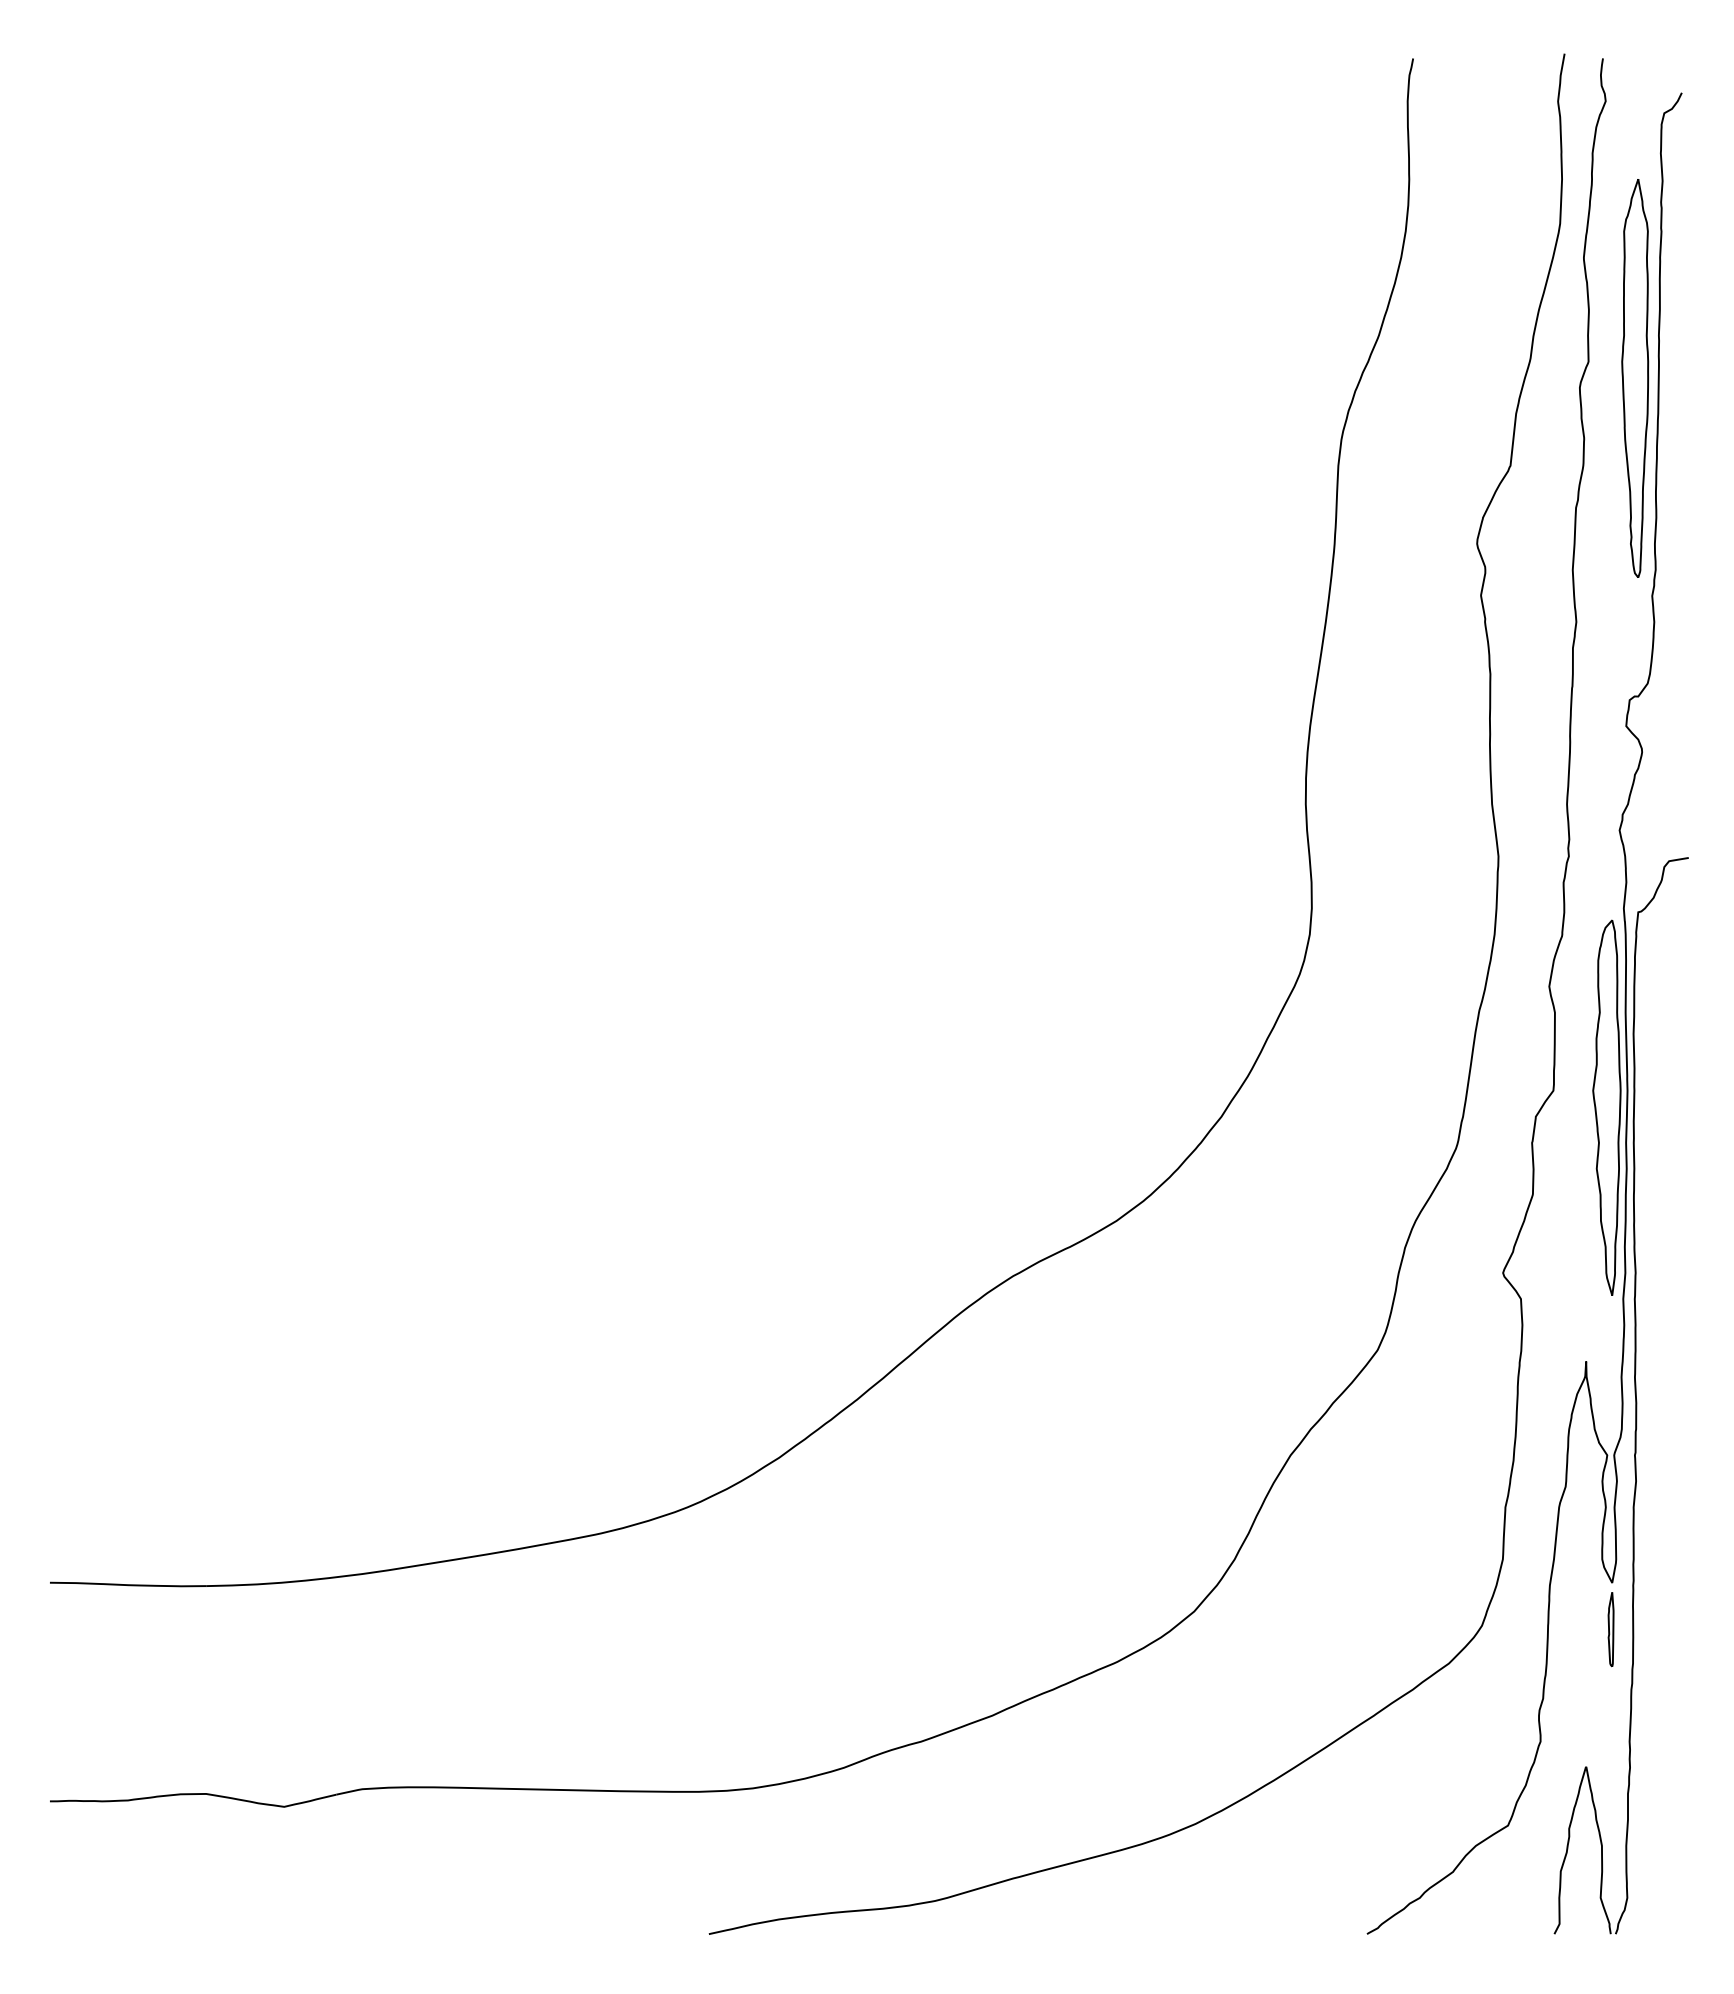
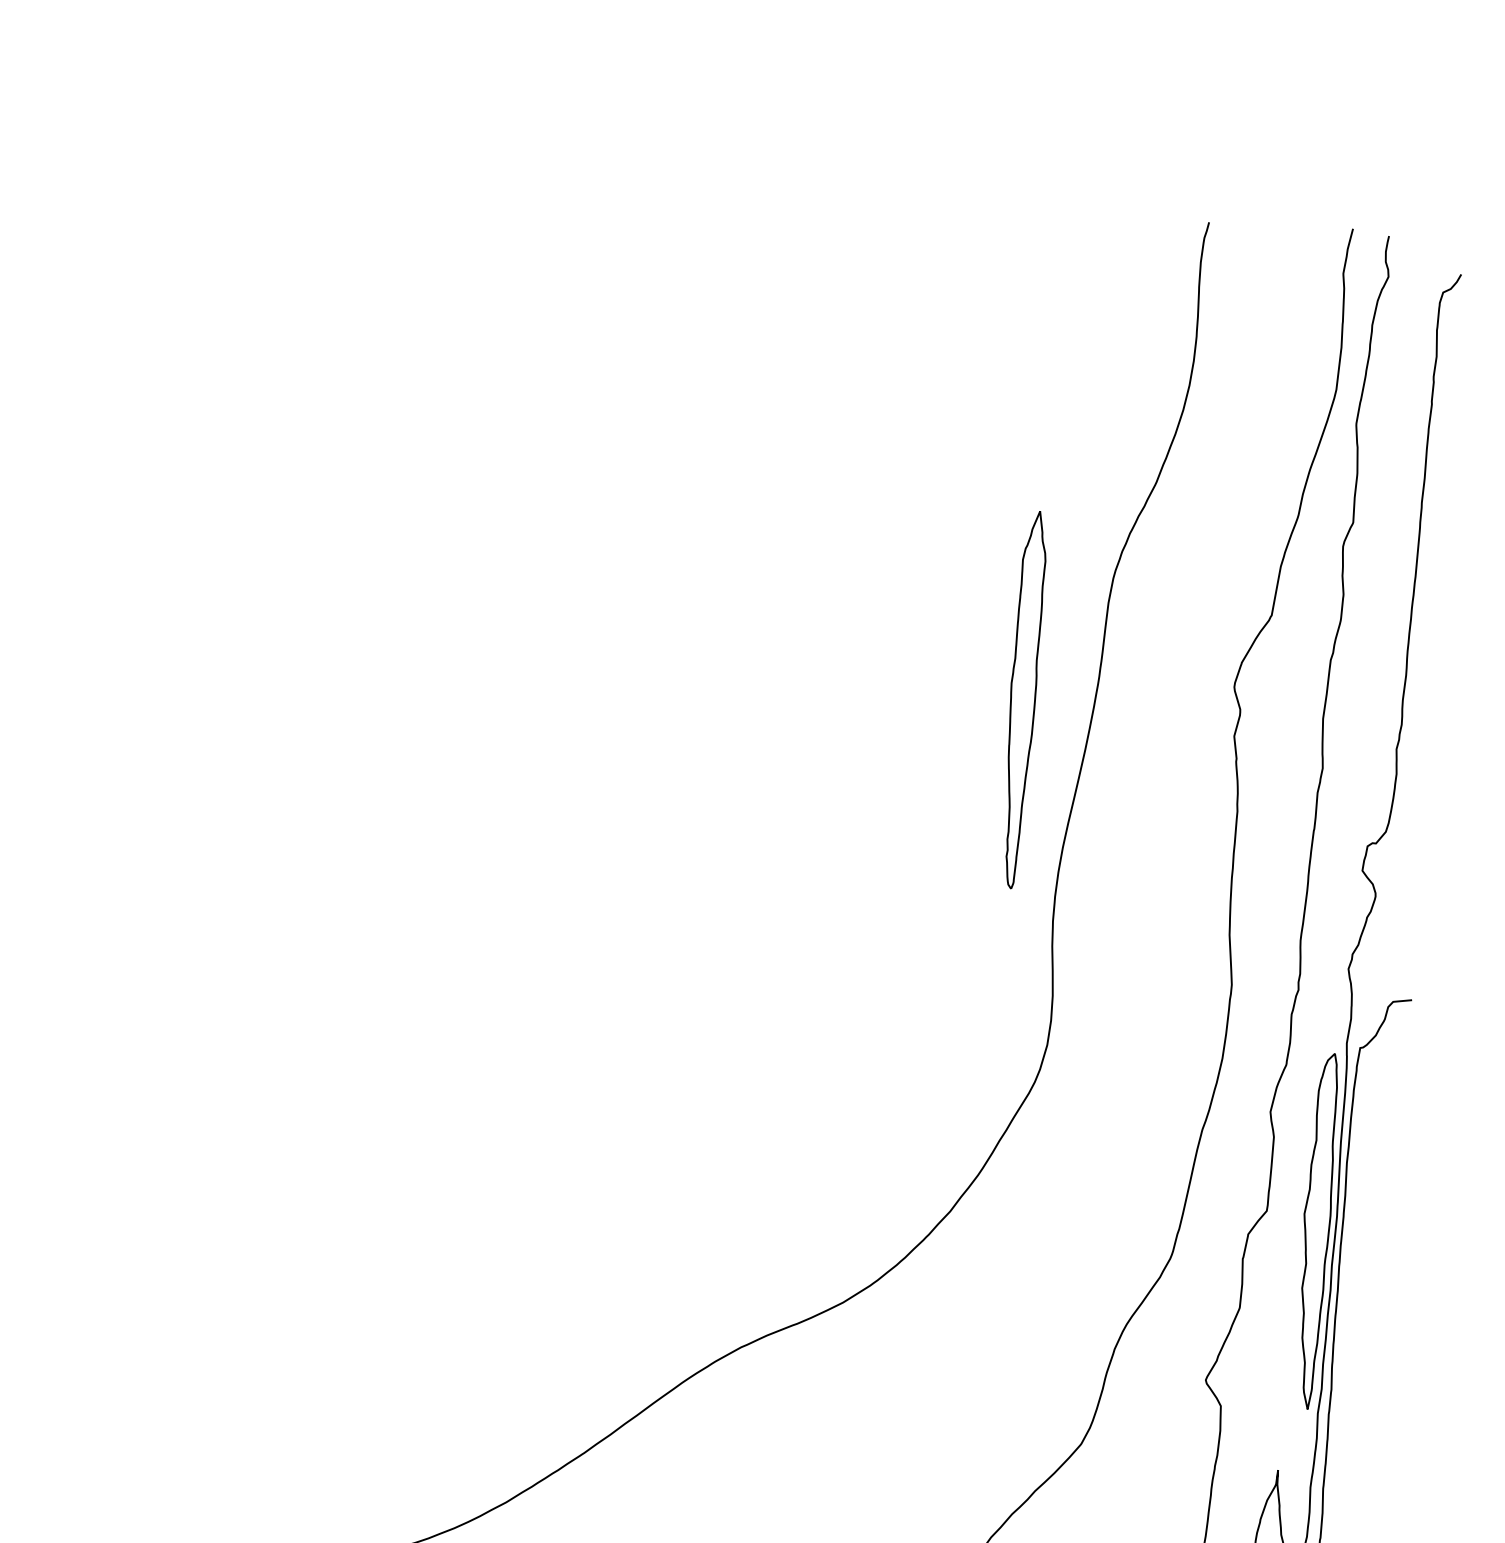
part: (1635, 378) -> (1023, 699), moved

